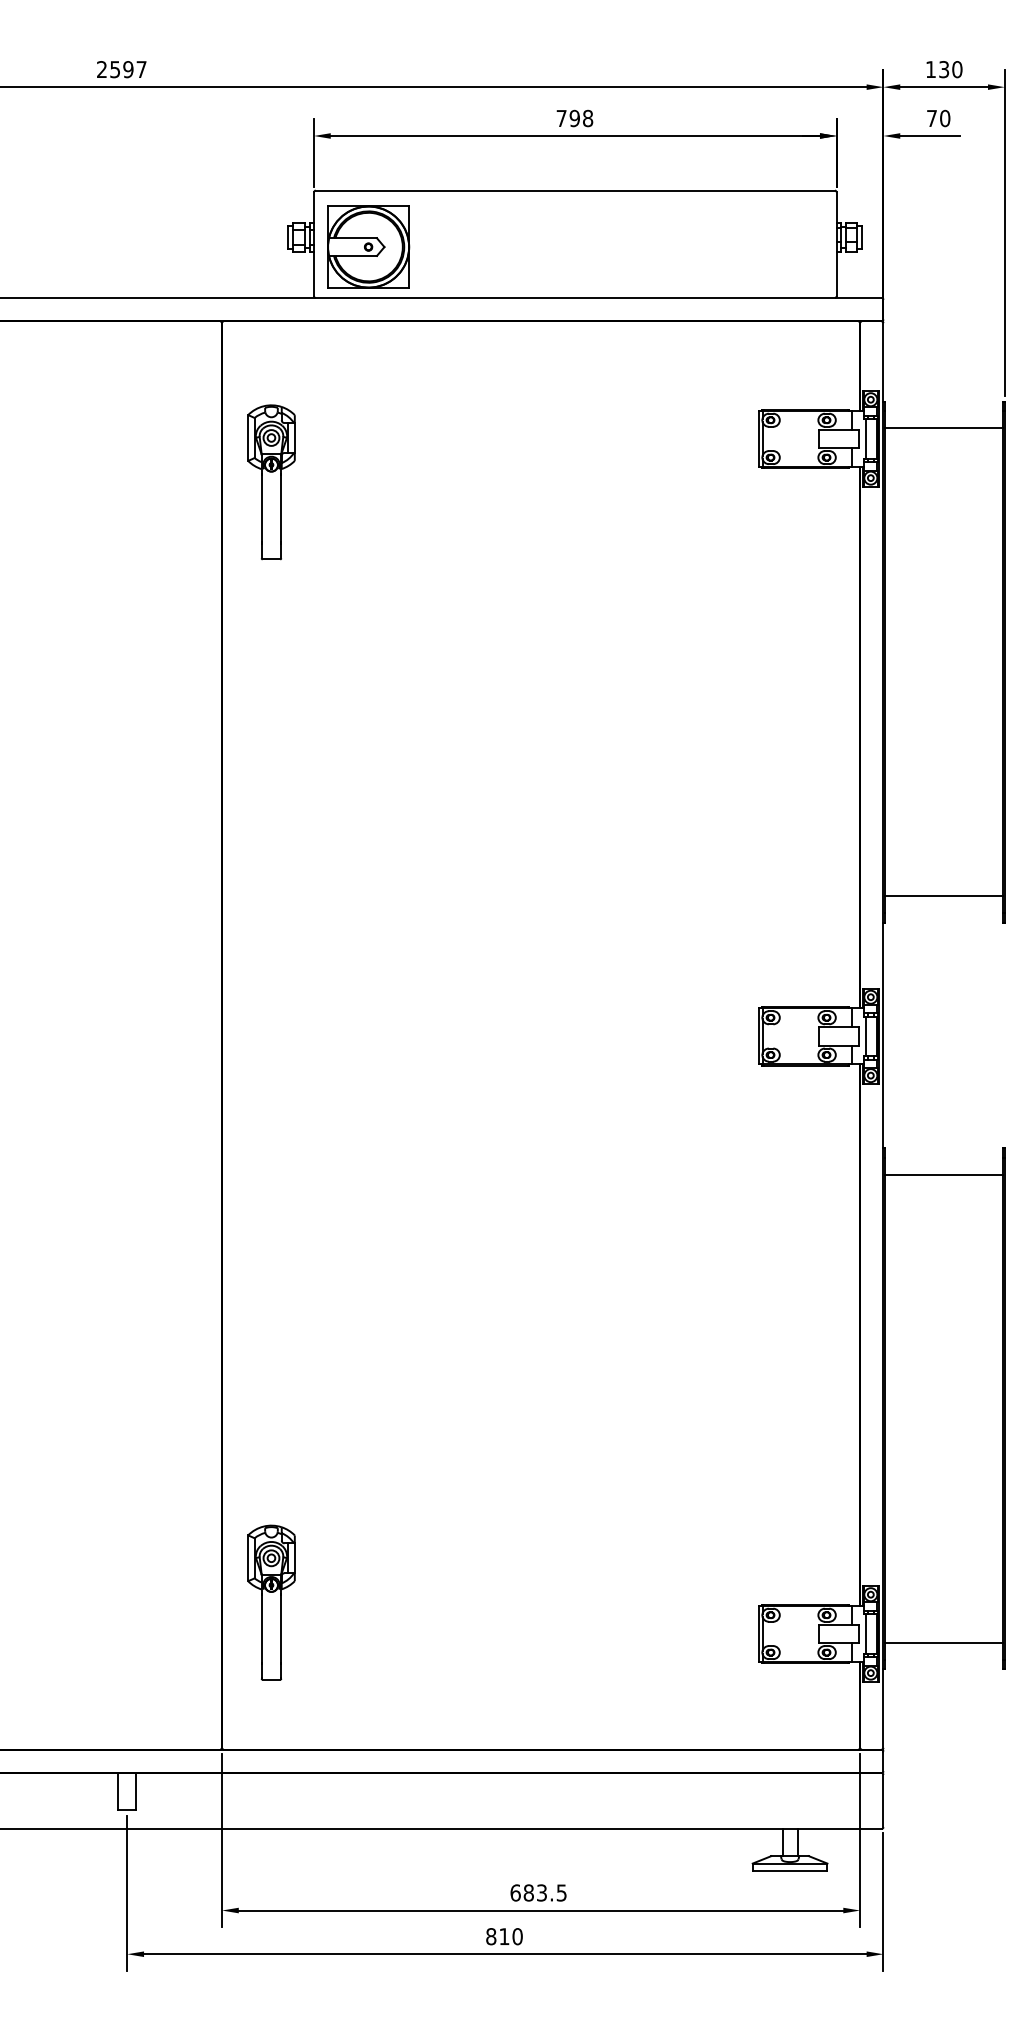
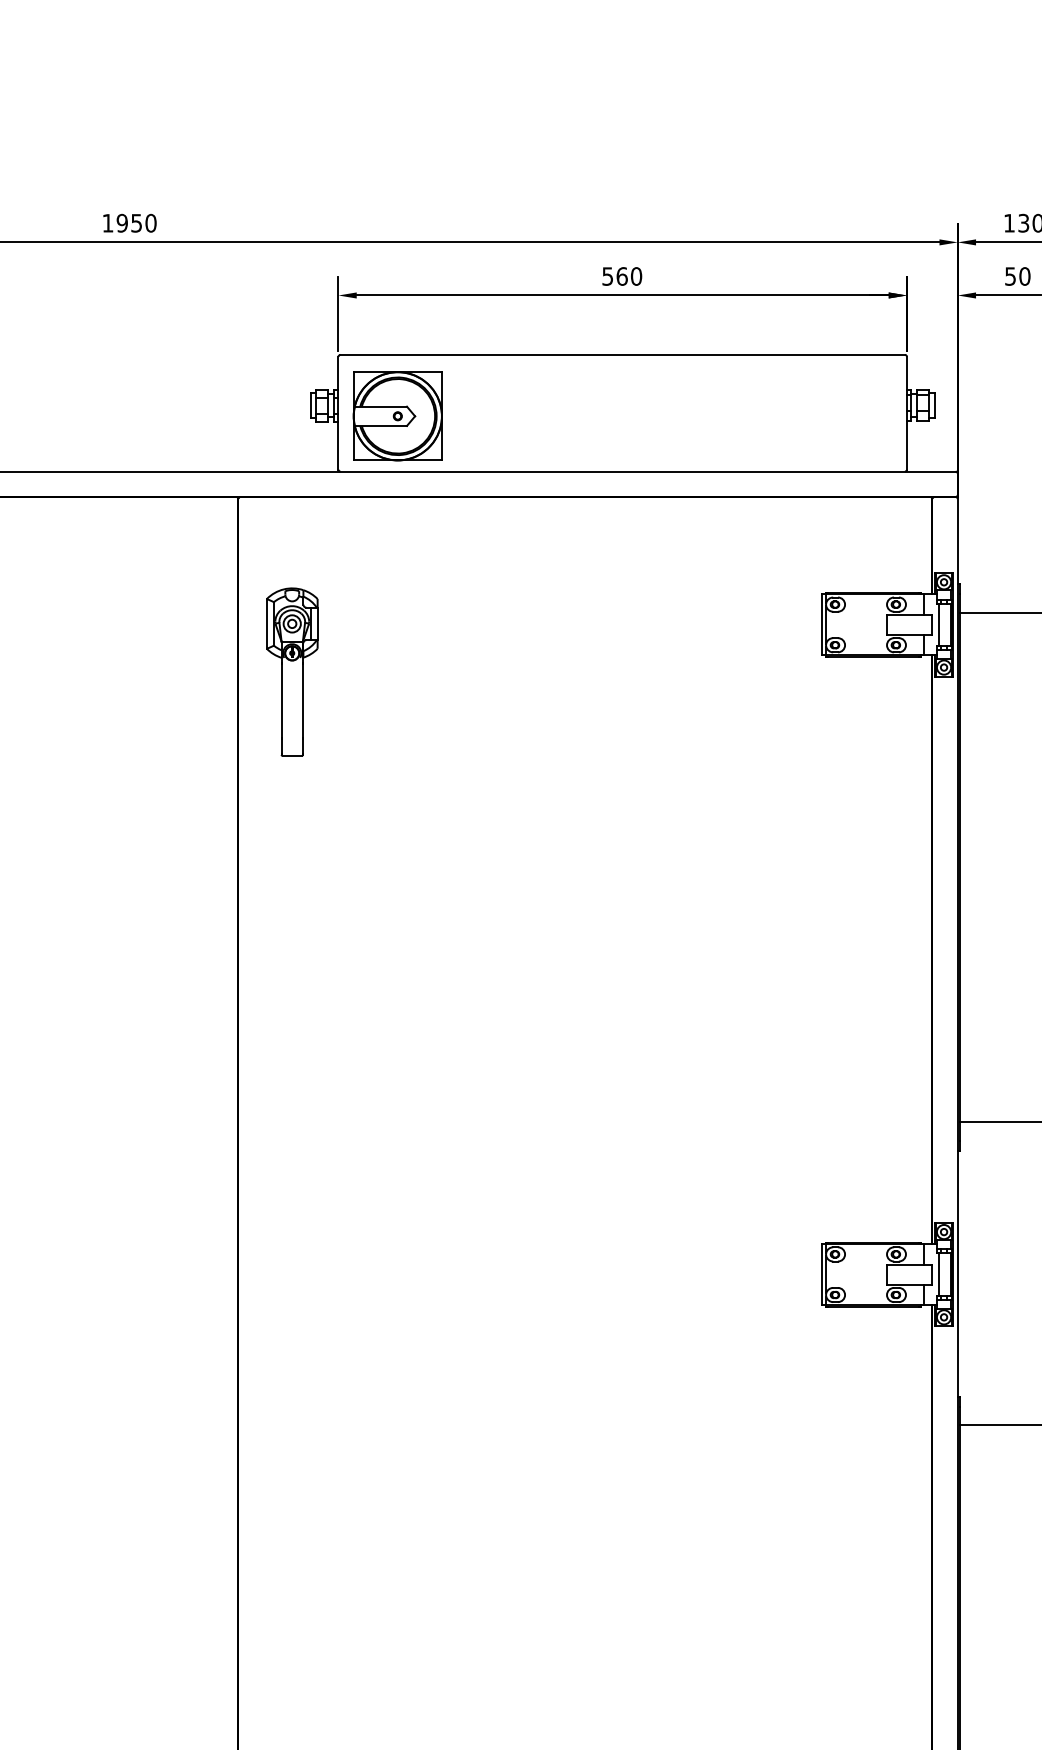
text: (121, 69) -> (129, 223), 2597 -> 1950
text: (574, 118) -> (621, 276), 798 -> 560
text: (931, 118) -> (1010, 276), 70 -> 50

